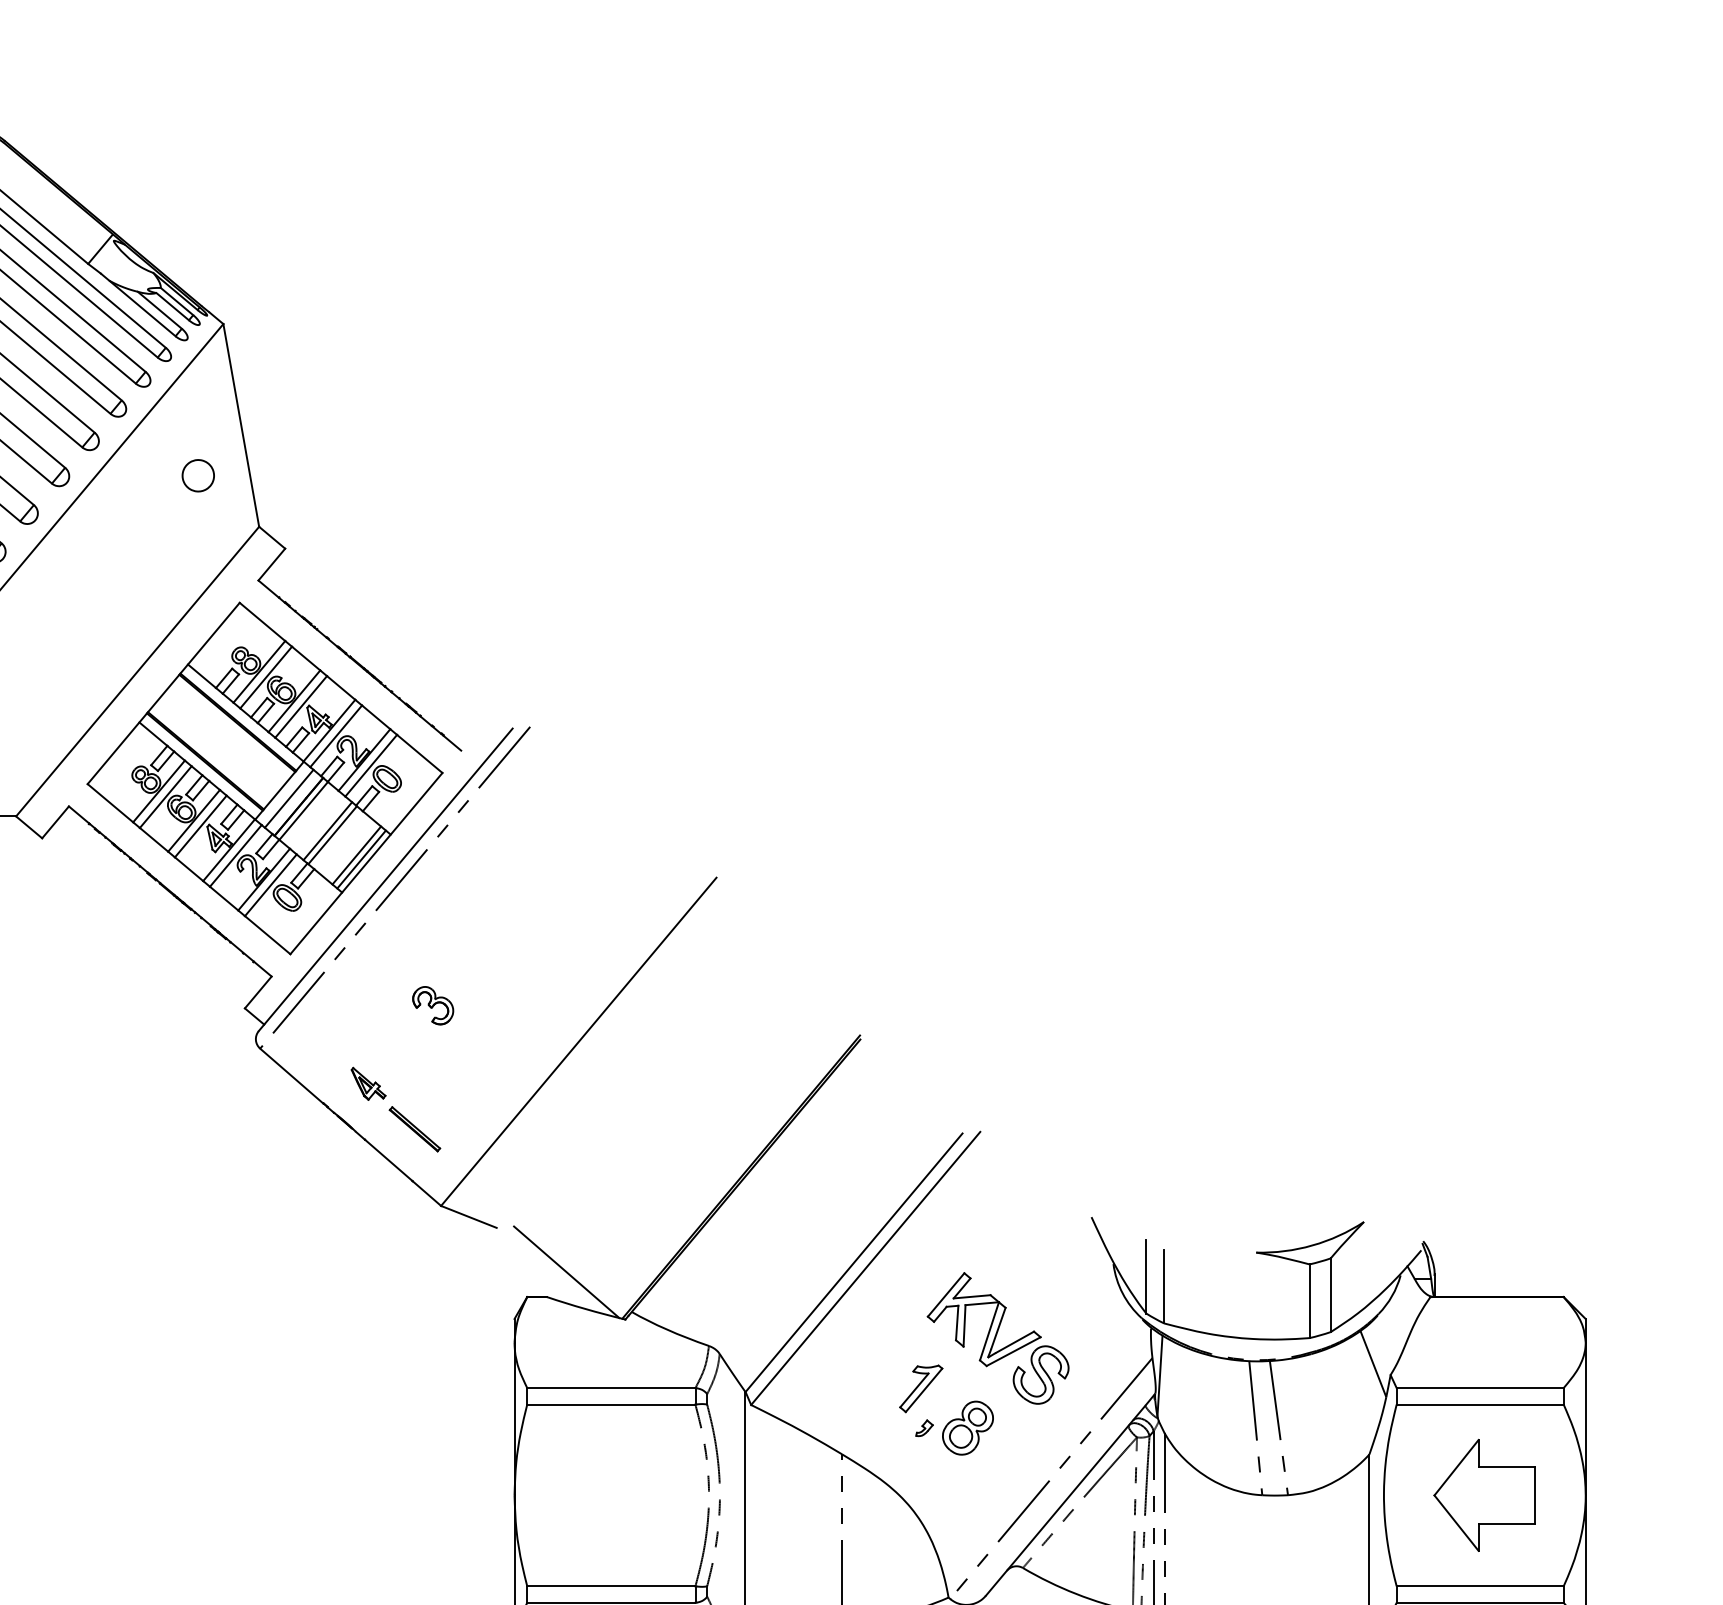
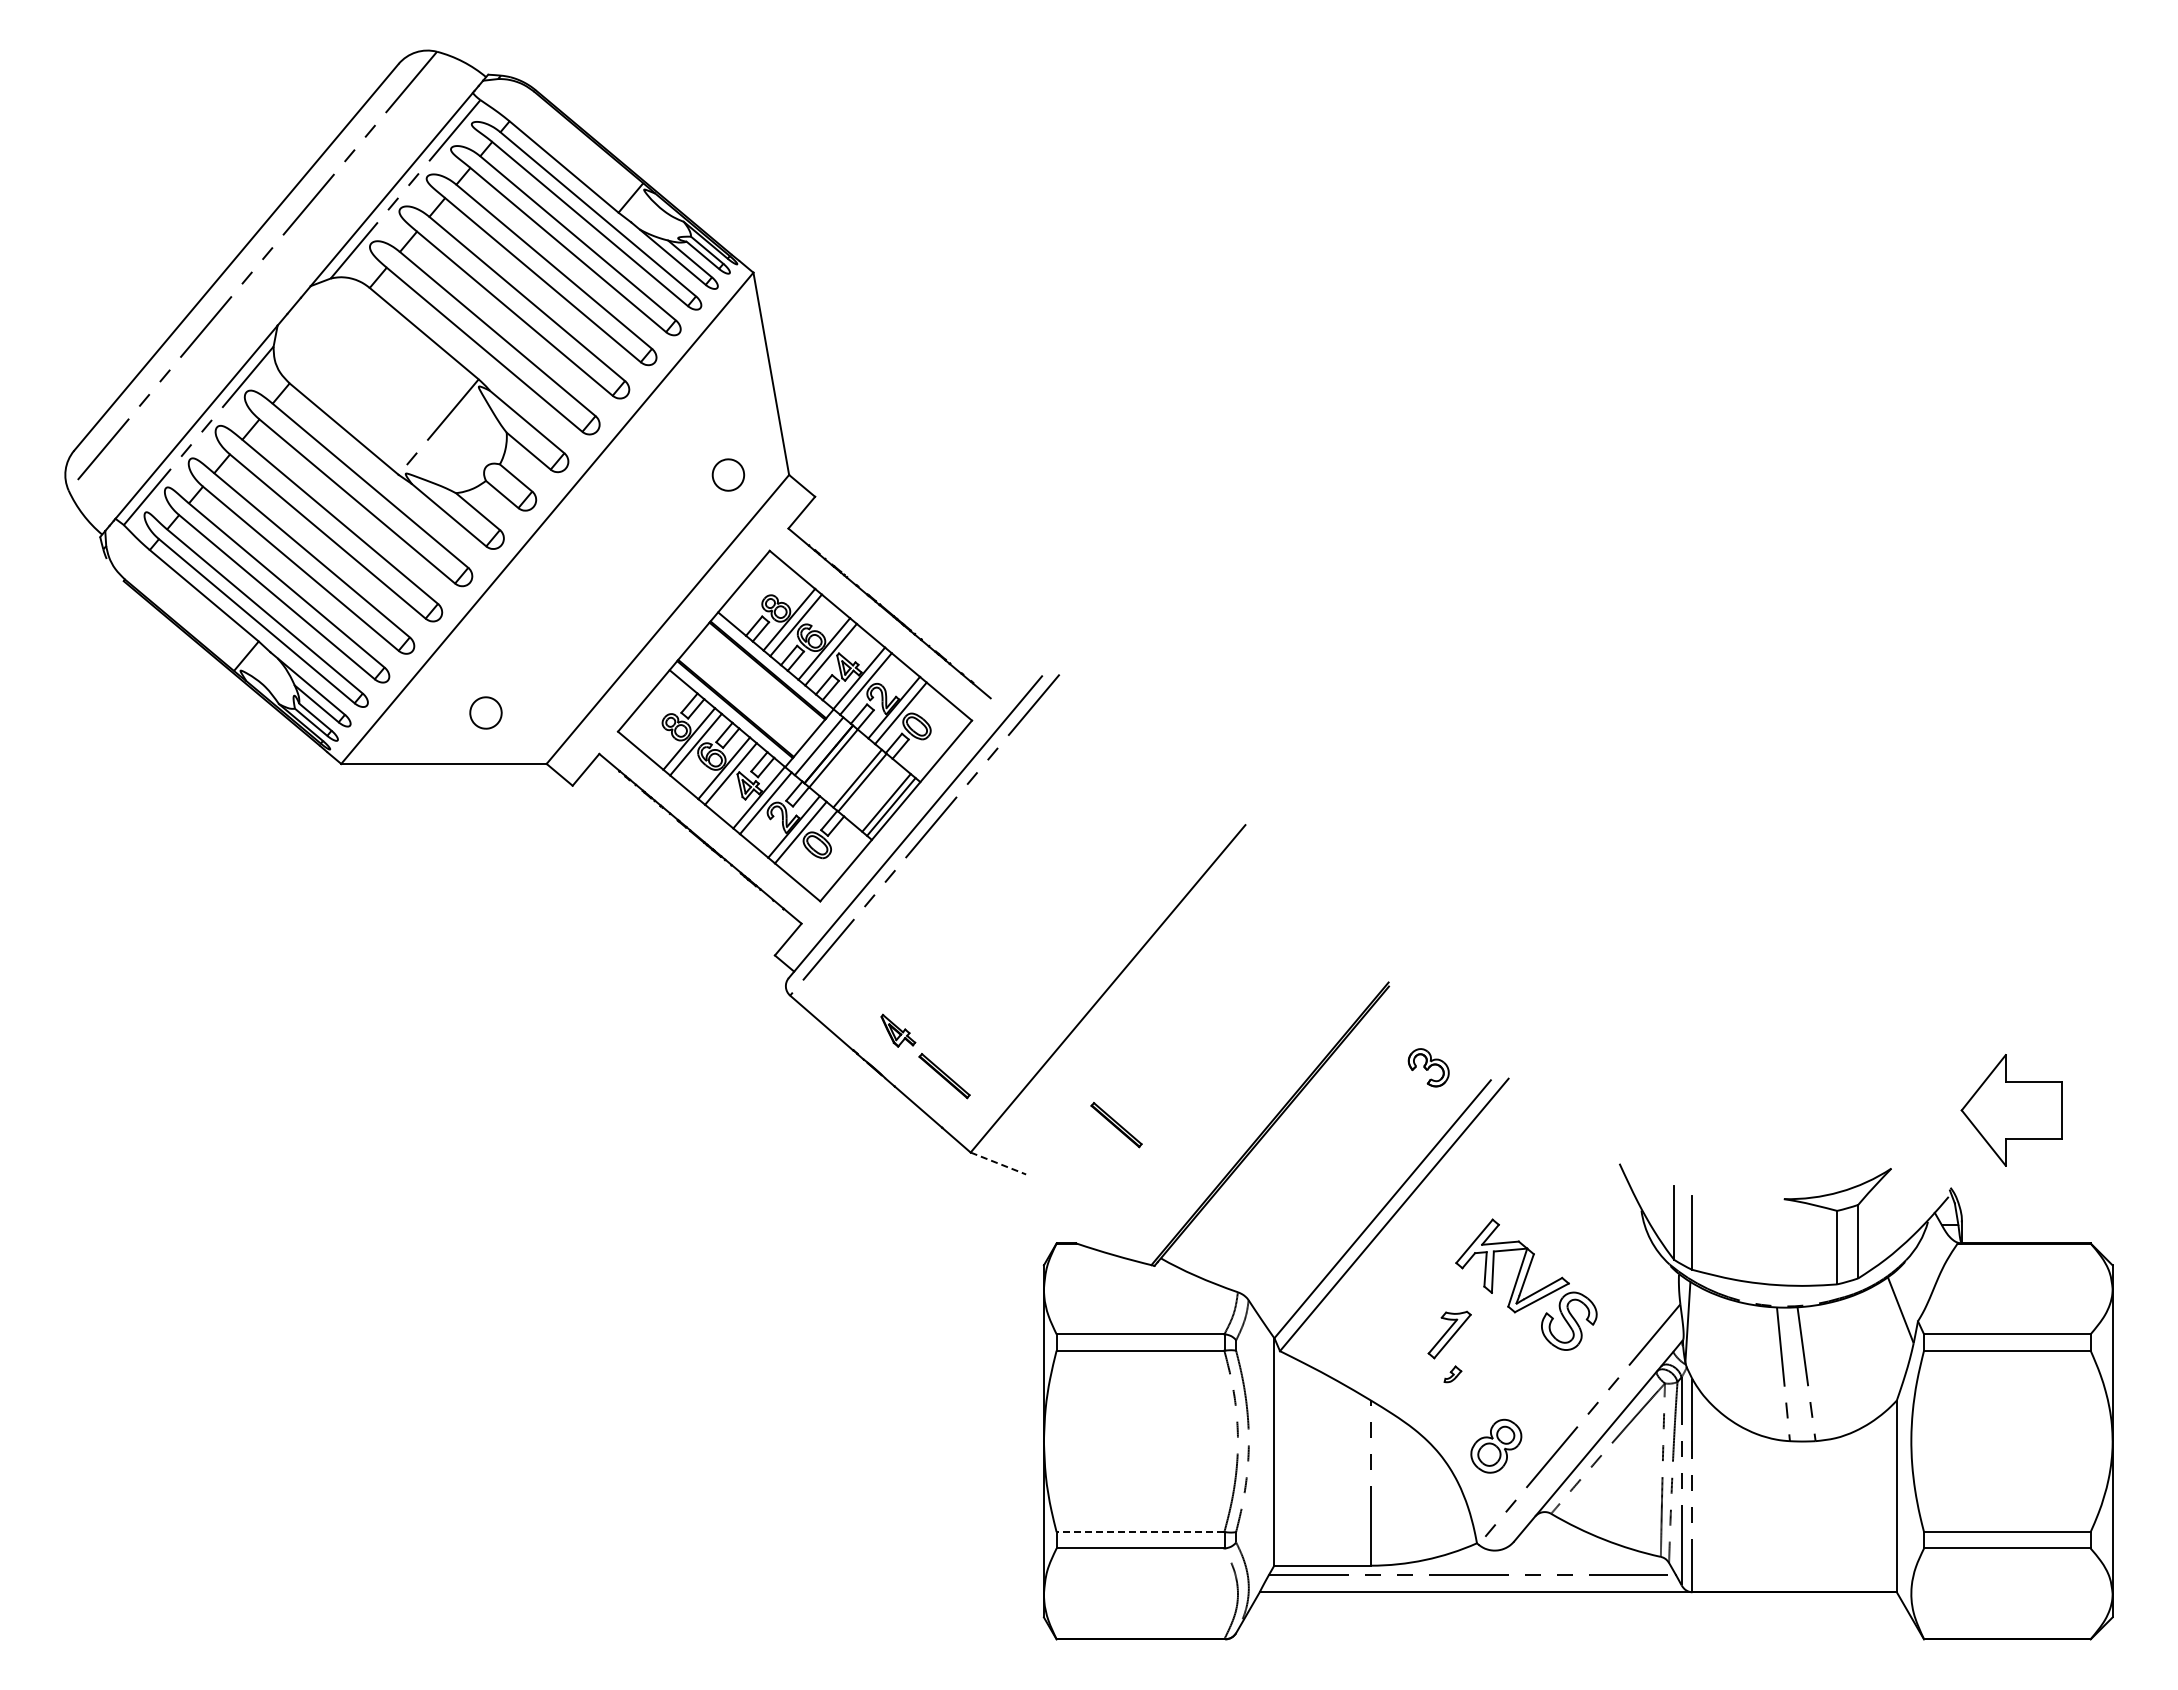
part: (198, 475) -> (728, 474), moved
part: (432, 1005) -> (1428, 1067), moved
part: (587, 1178) -> (1116, 1125), added
line: (469, 1216) -> (998, 1163), solid -> dashed
line: (566, 1272) -> (1095, 1218), removed
part: (968, 1427) -> (1496, 1445), moved
part: (1484, 1495) -> (2011, 1110), moved
line: (611, 1586) -> (1140, 1532), solid -> dashed

